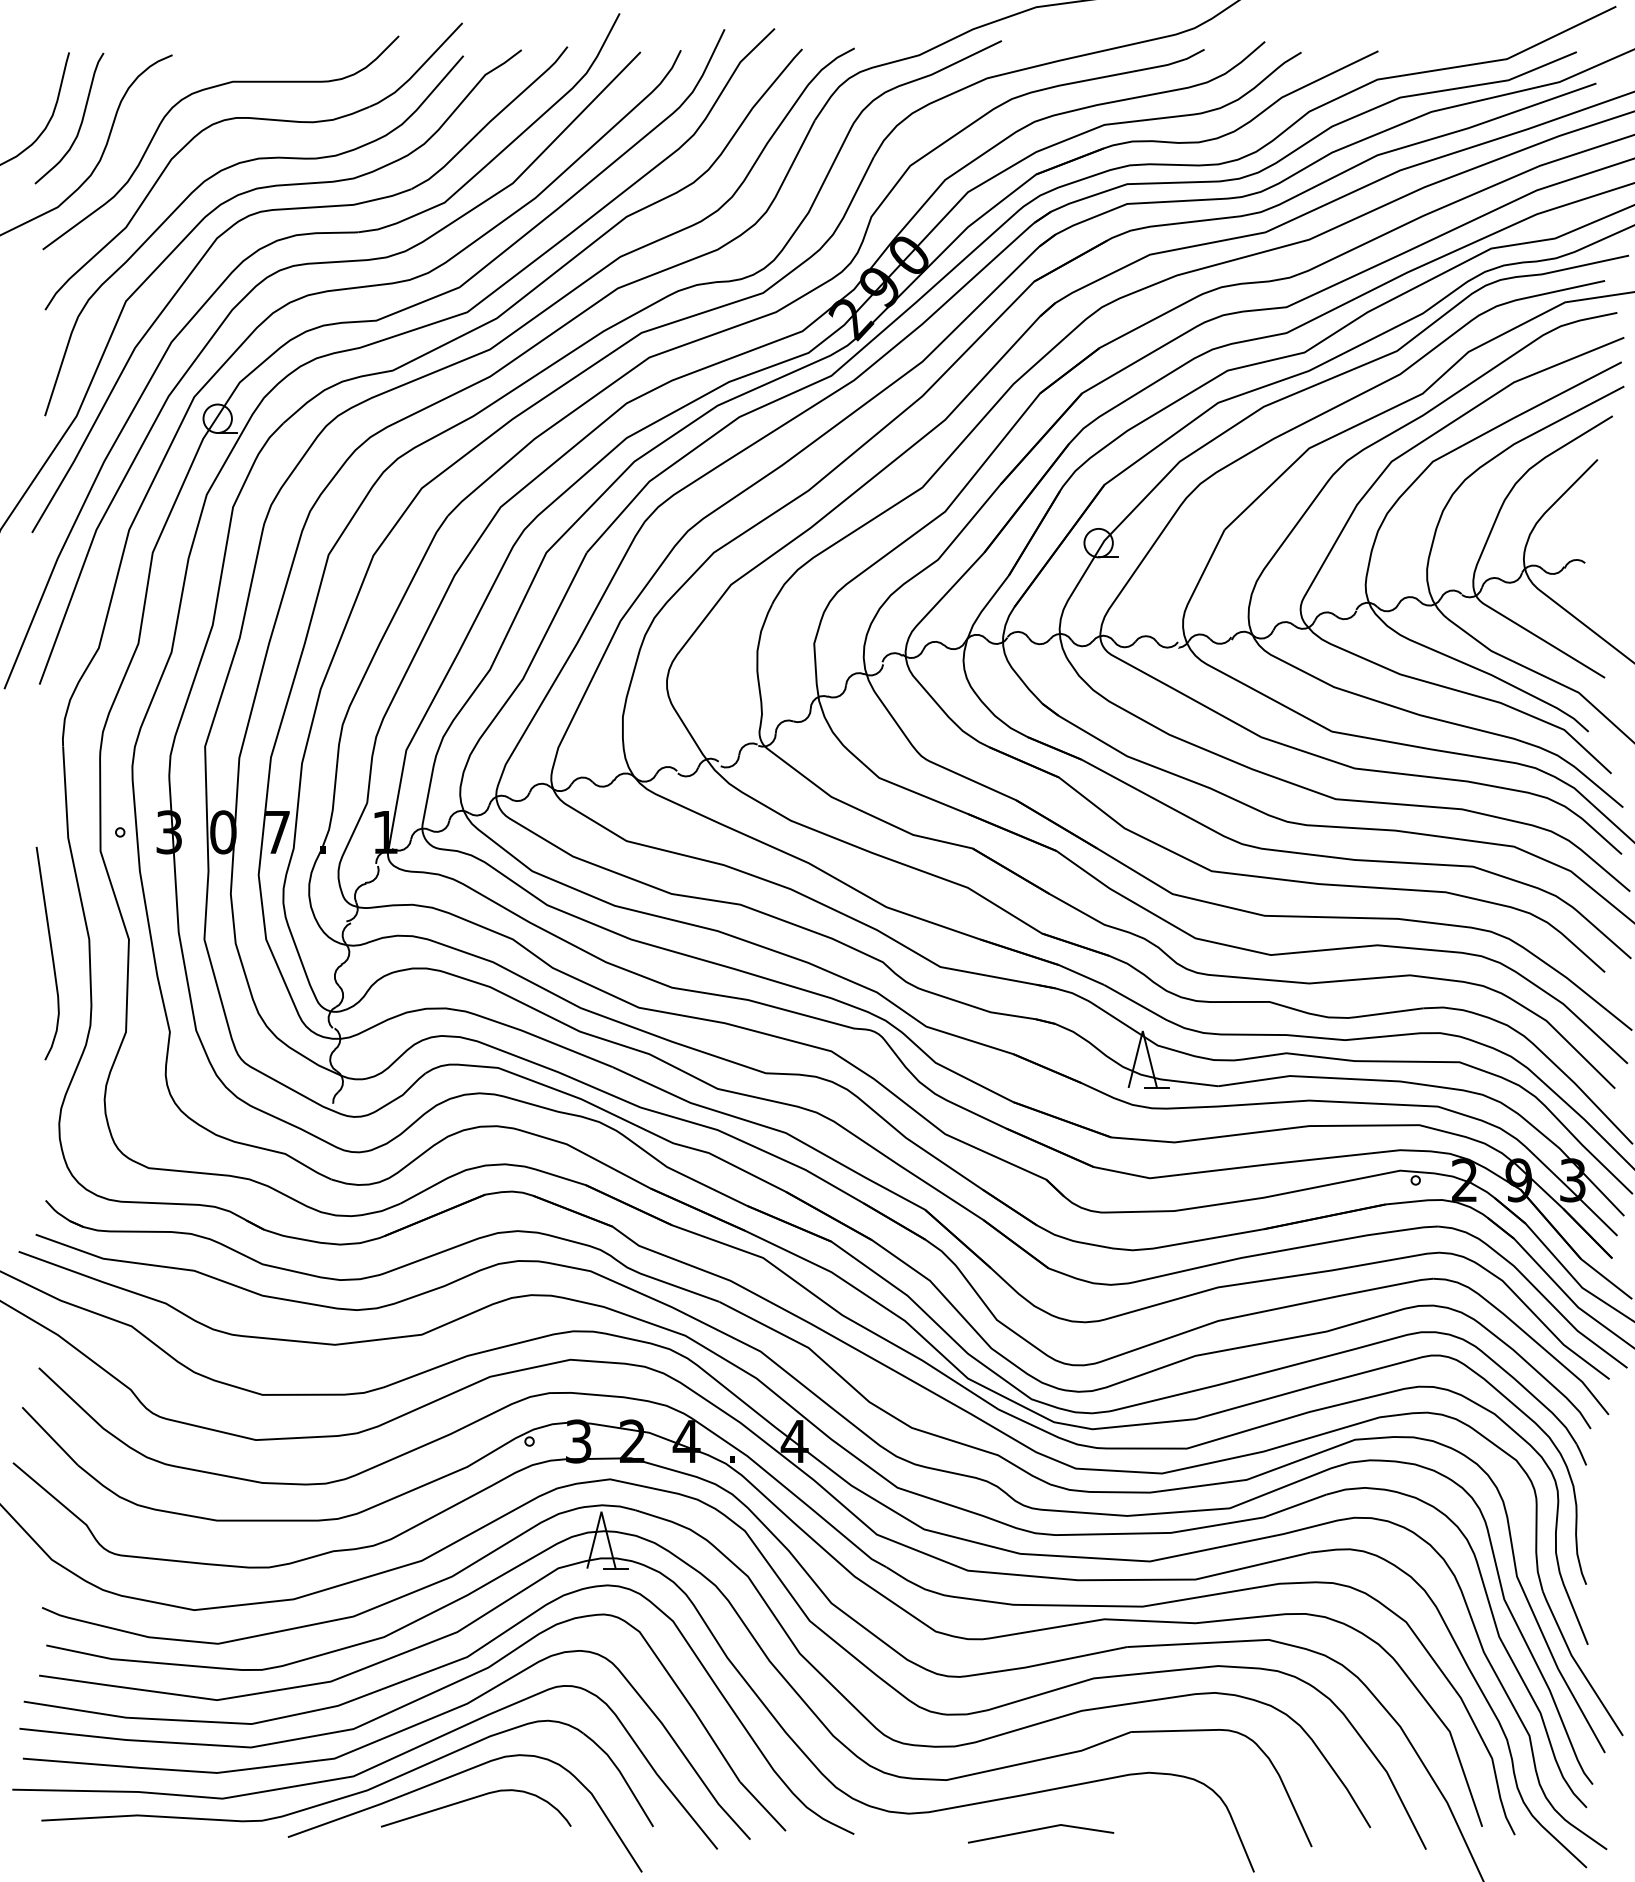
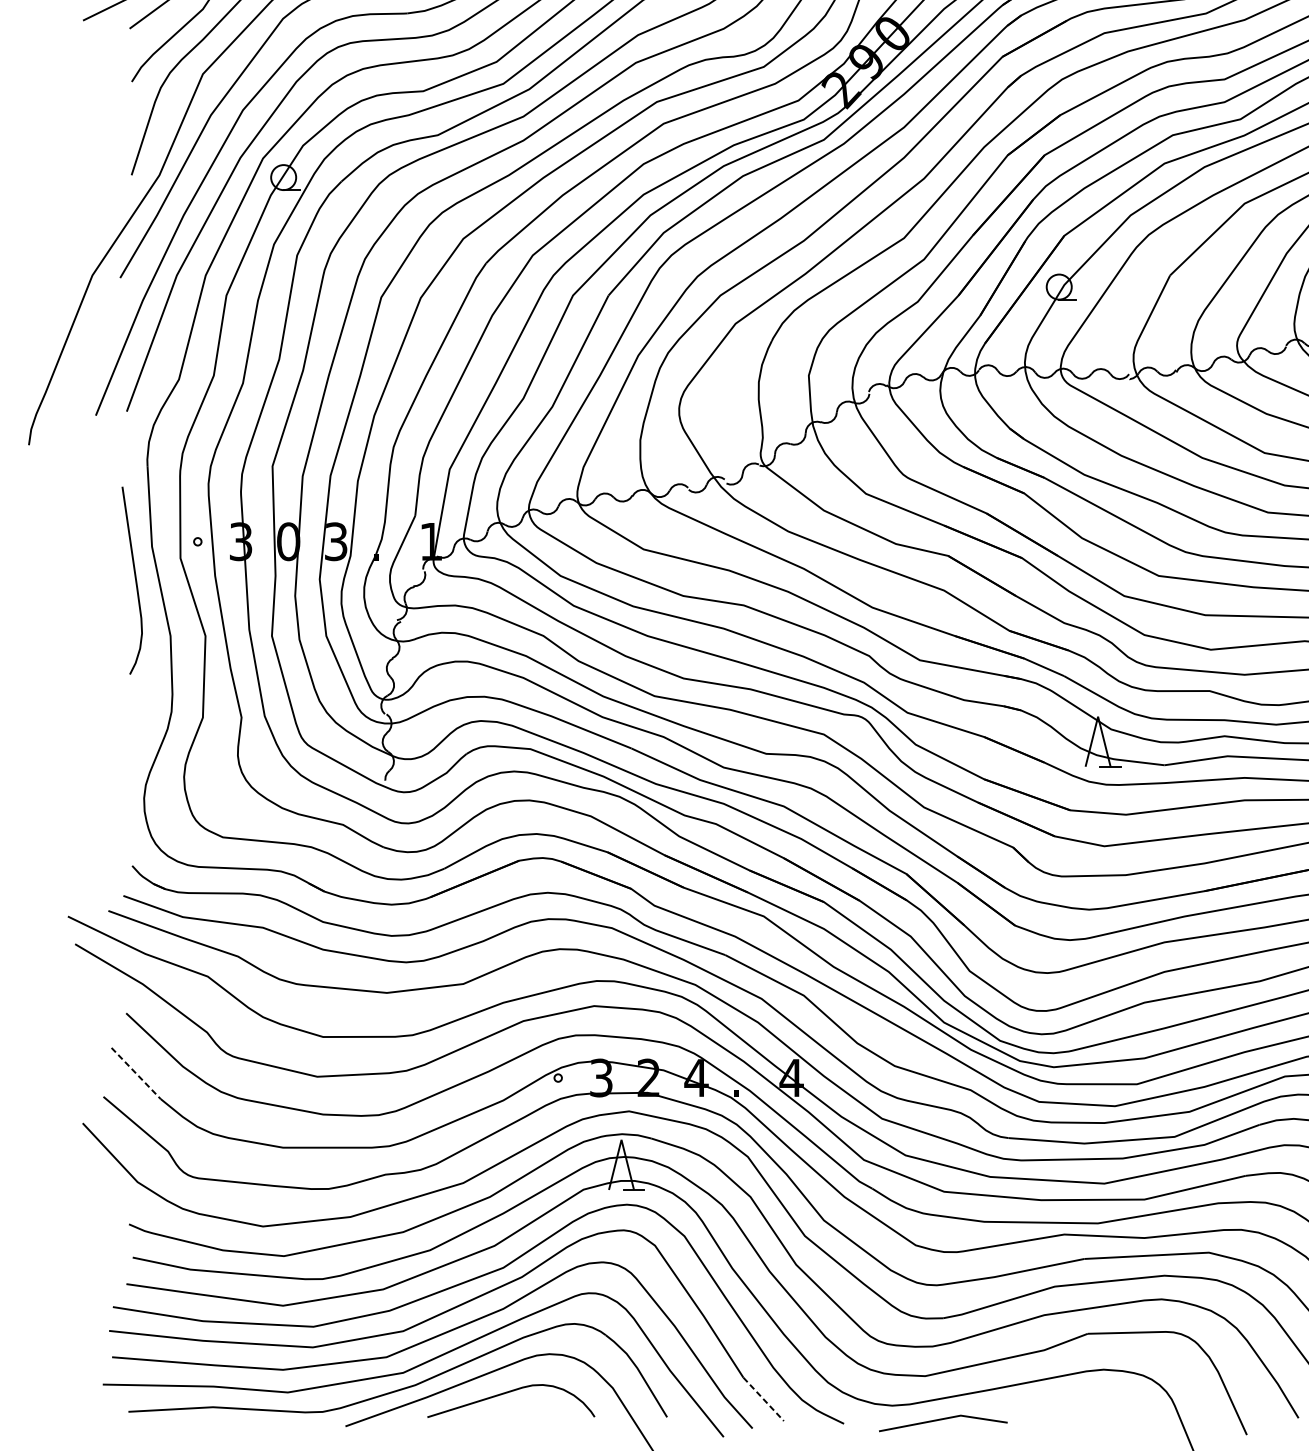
text: (276, 832) -> (335, 541), 7 -> 3
curve: (51, 953) -> (135, 580), moved
line: (50, 1436) -> (136, 1073), solid -> dashed
line: (762, 1806) -> (763, 1399), solid -> dashed
line: (1041, 1829) -> (943, 1419), moved

